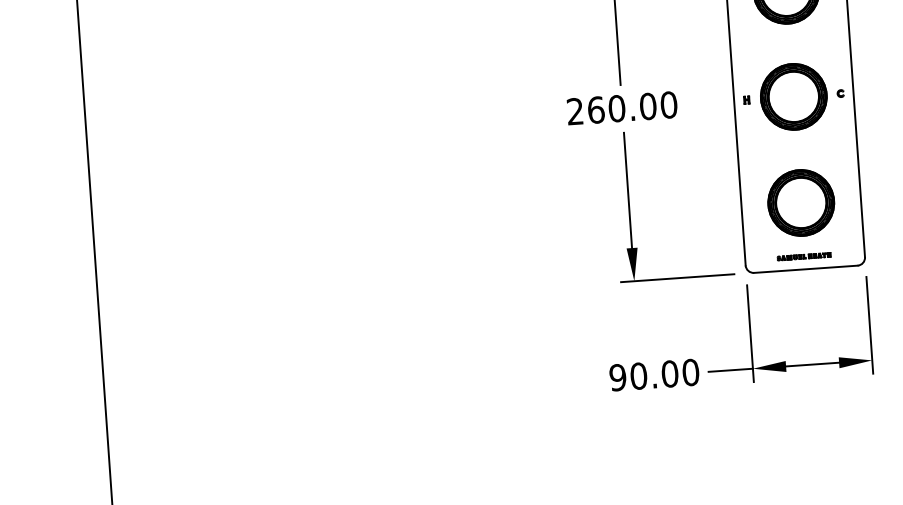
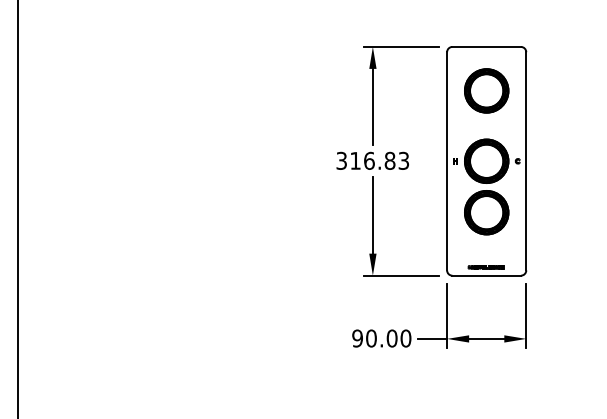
text: (621, 107) -> (372, 160), 260.00 -> 316.83
part: (800, 202) -> (486, 212), moved

